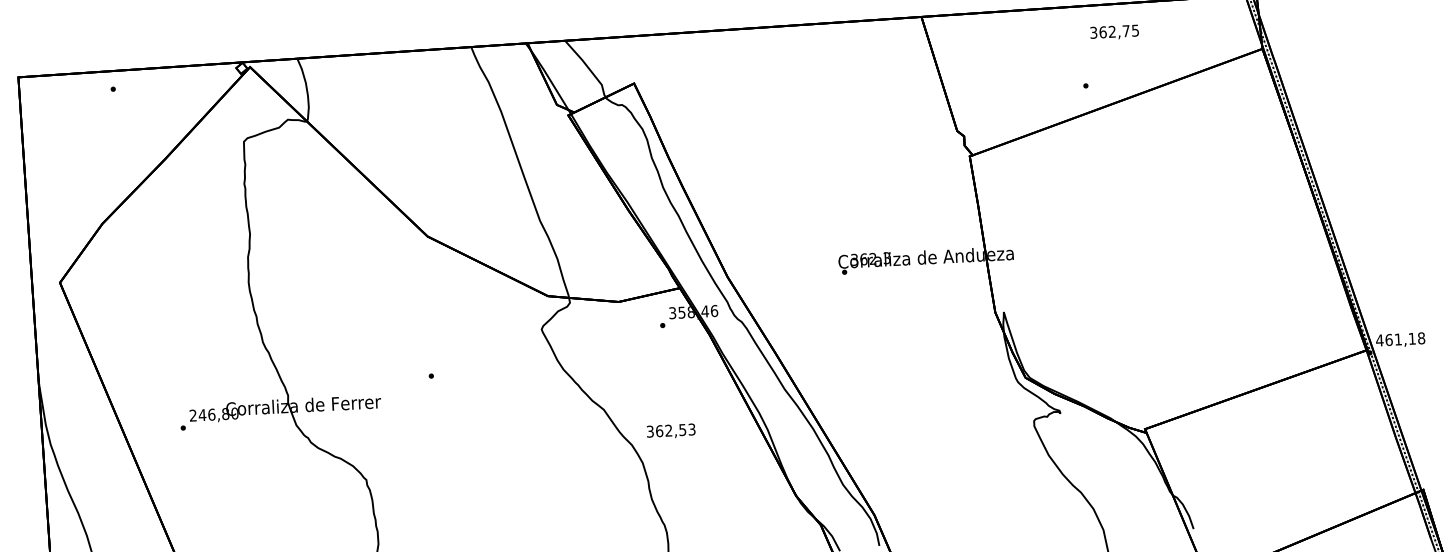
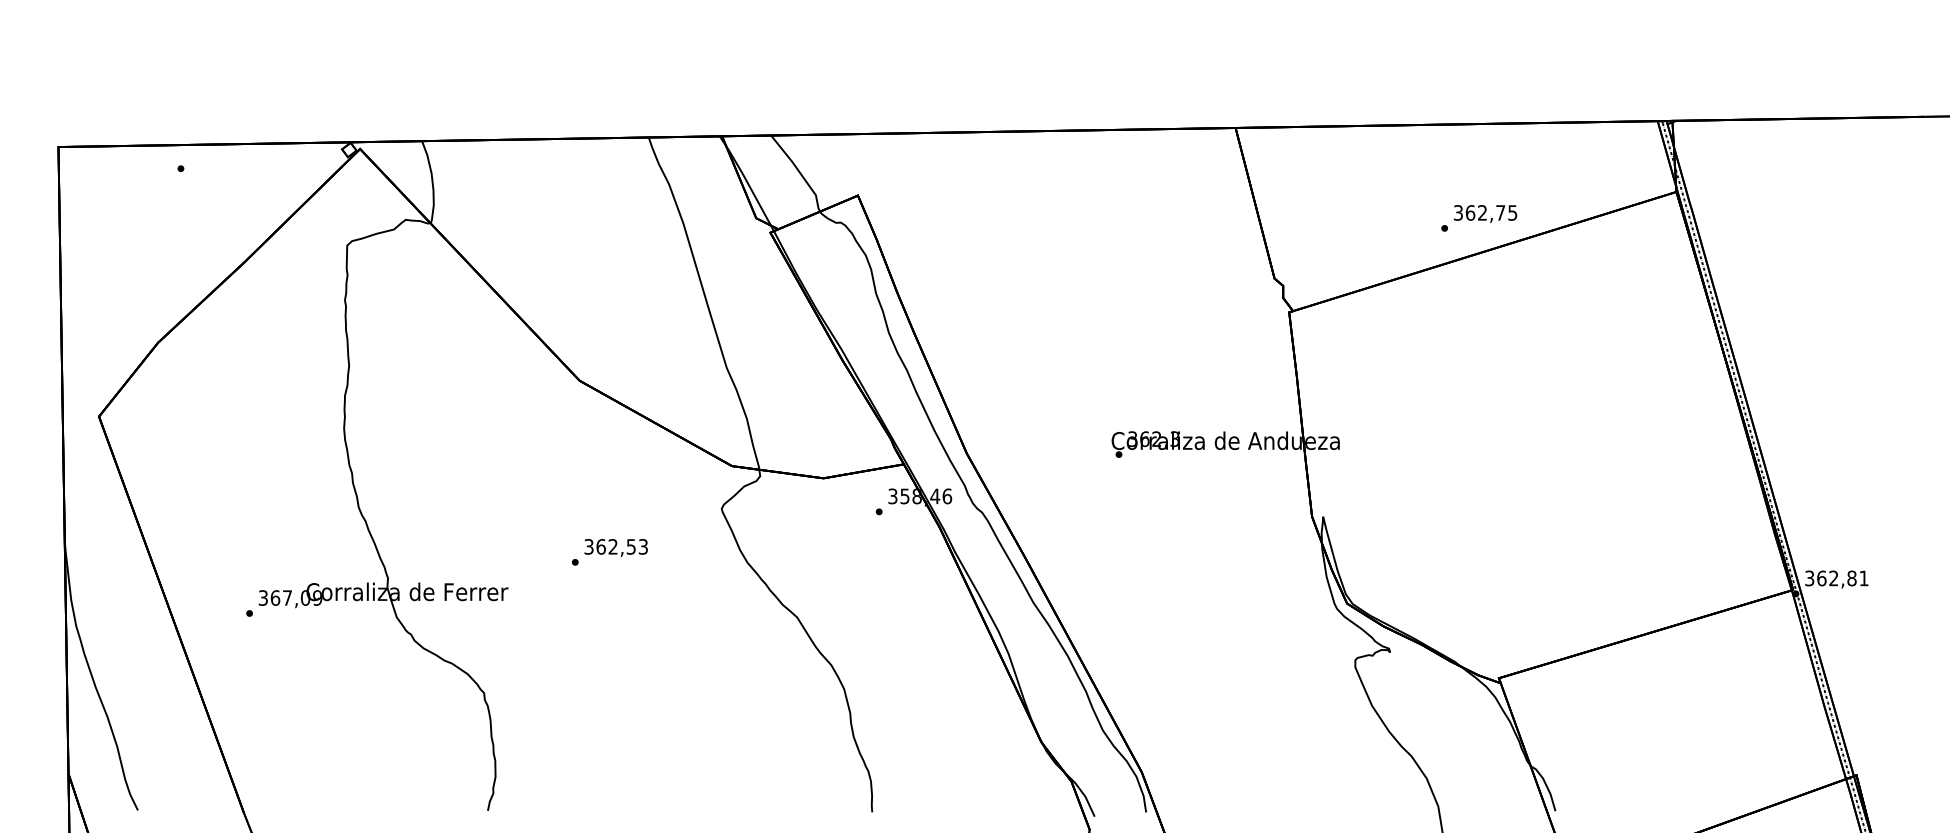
text: (1114, 32) -> (1485, 213), moved
text: (1400, 339) -> (1836, 578), 461,18 -> 362,81
text: (214, 414) -> (290, 597), 246,80 -> 367,09
text: (670, 431) -> (615, 547), moved

